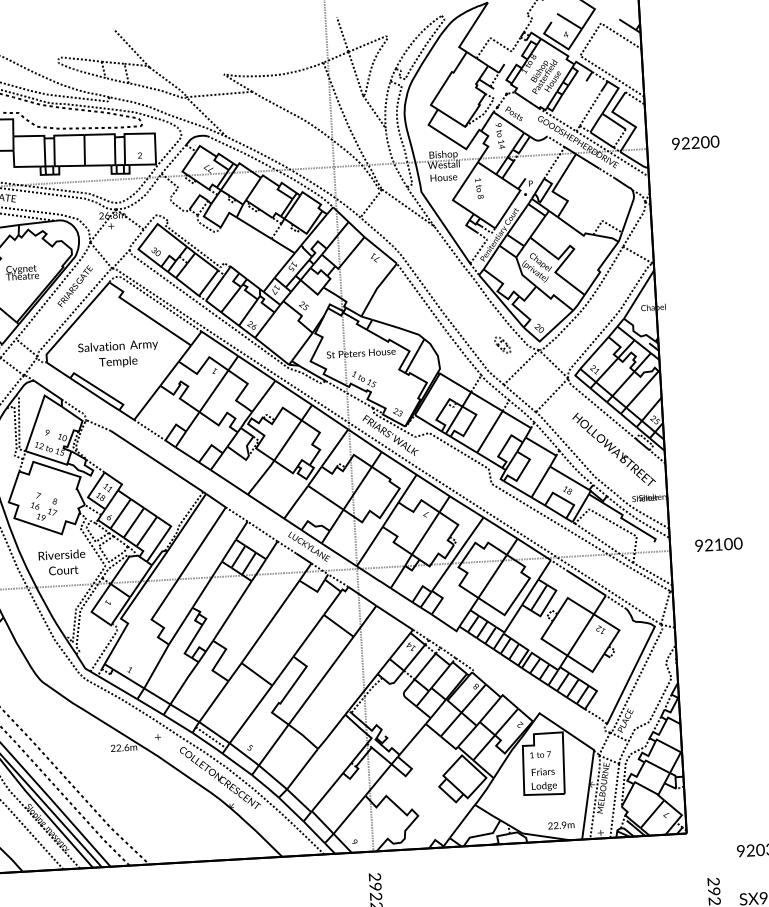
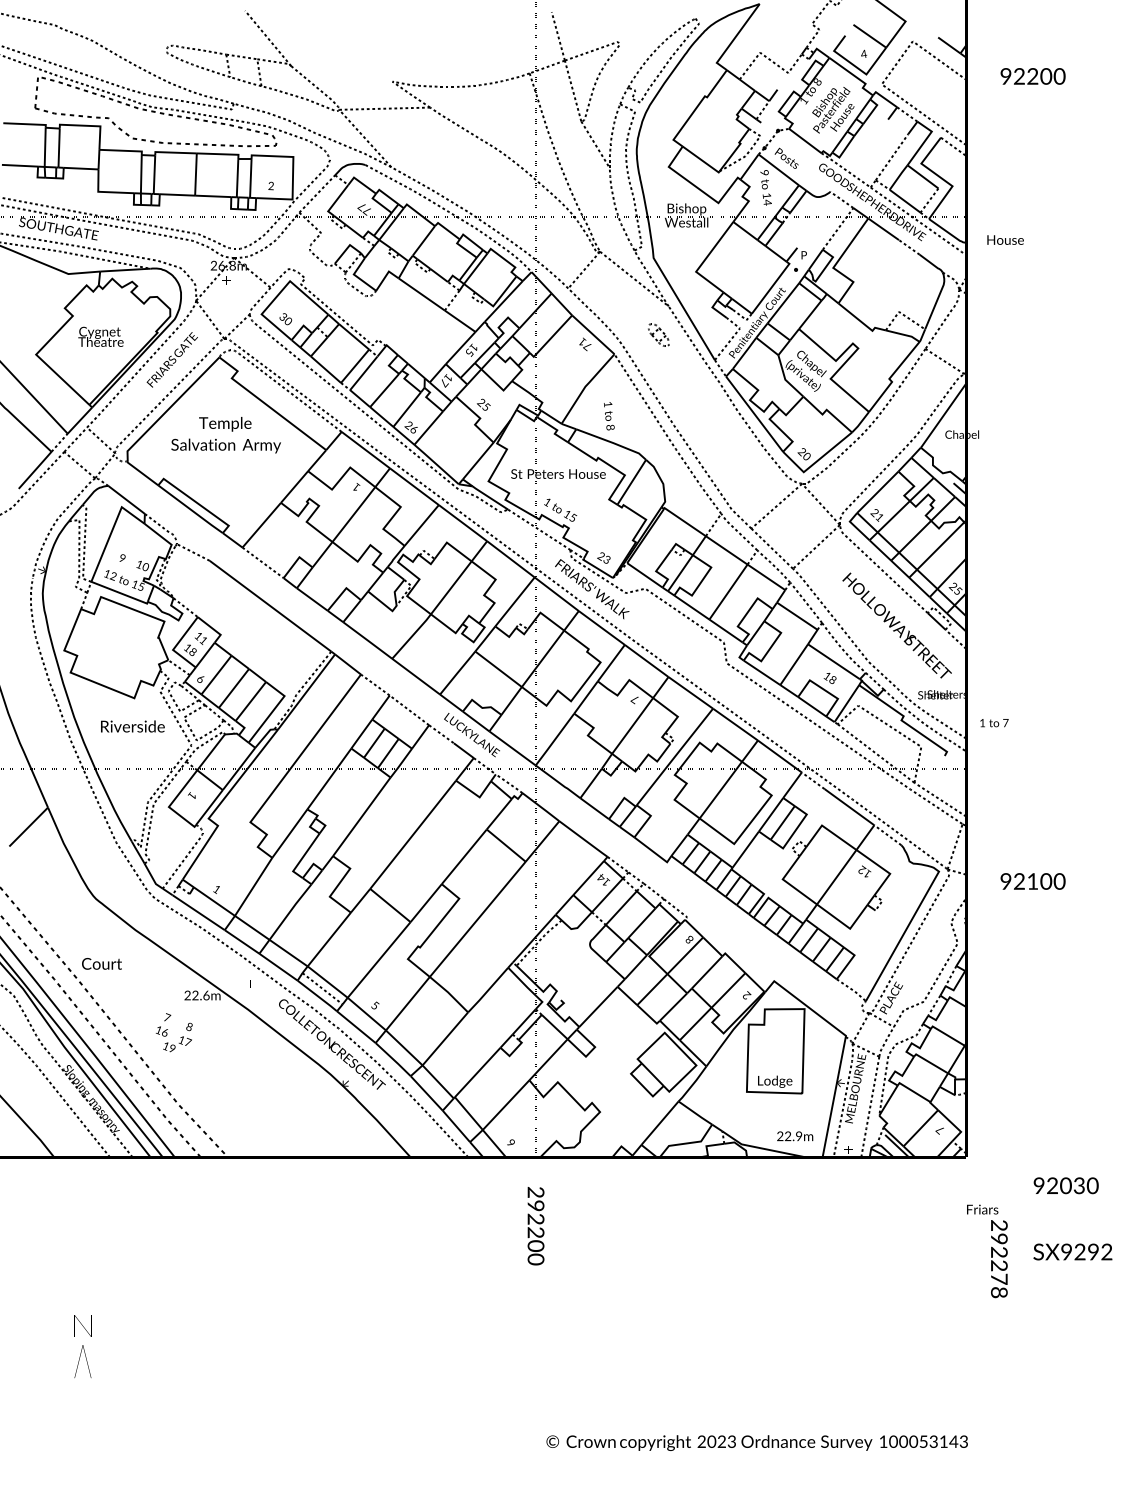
text: (695, 142) -> (1032, 76), moved
text: (443, 177) -> (1005, 239), moved
text: (479, 188) -> (609, 416), moved
part: (502, 344) -> (658, 334), moved
text: (118, 362) -> (225, 424), moved
text: (44, 506) -> (174, 1032), moved
text: (718, 544) -> (1032, 881), moved
text: (63, 570) -> (101, 963), moved
text: (540, 755) -> (994, 723), moved
text: (543, 771) -> (982, 1209), moved

